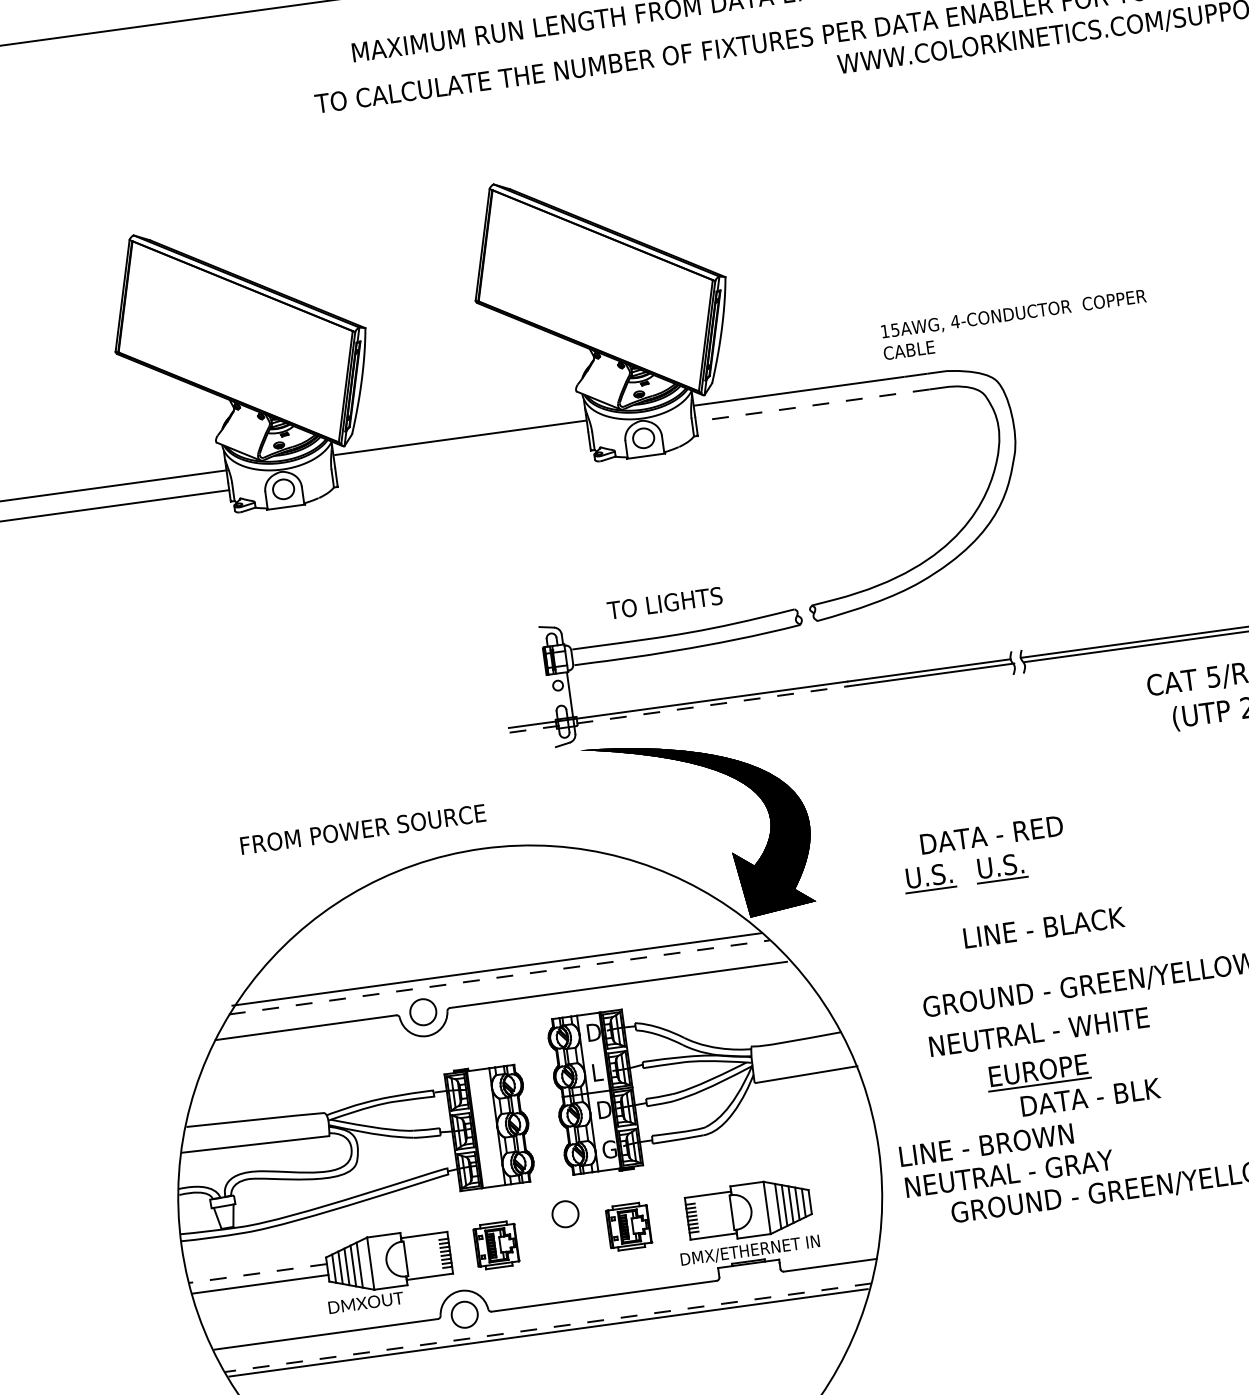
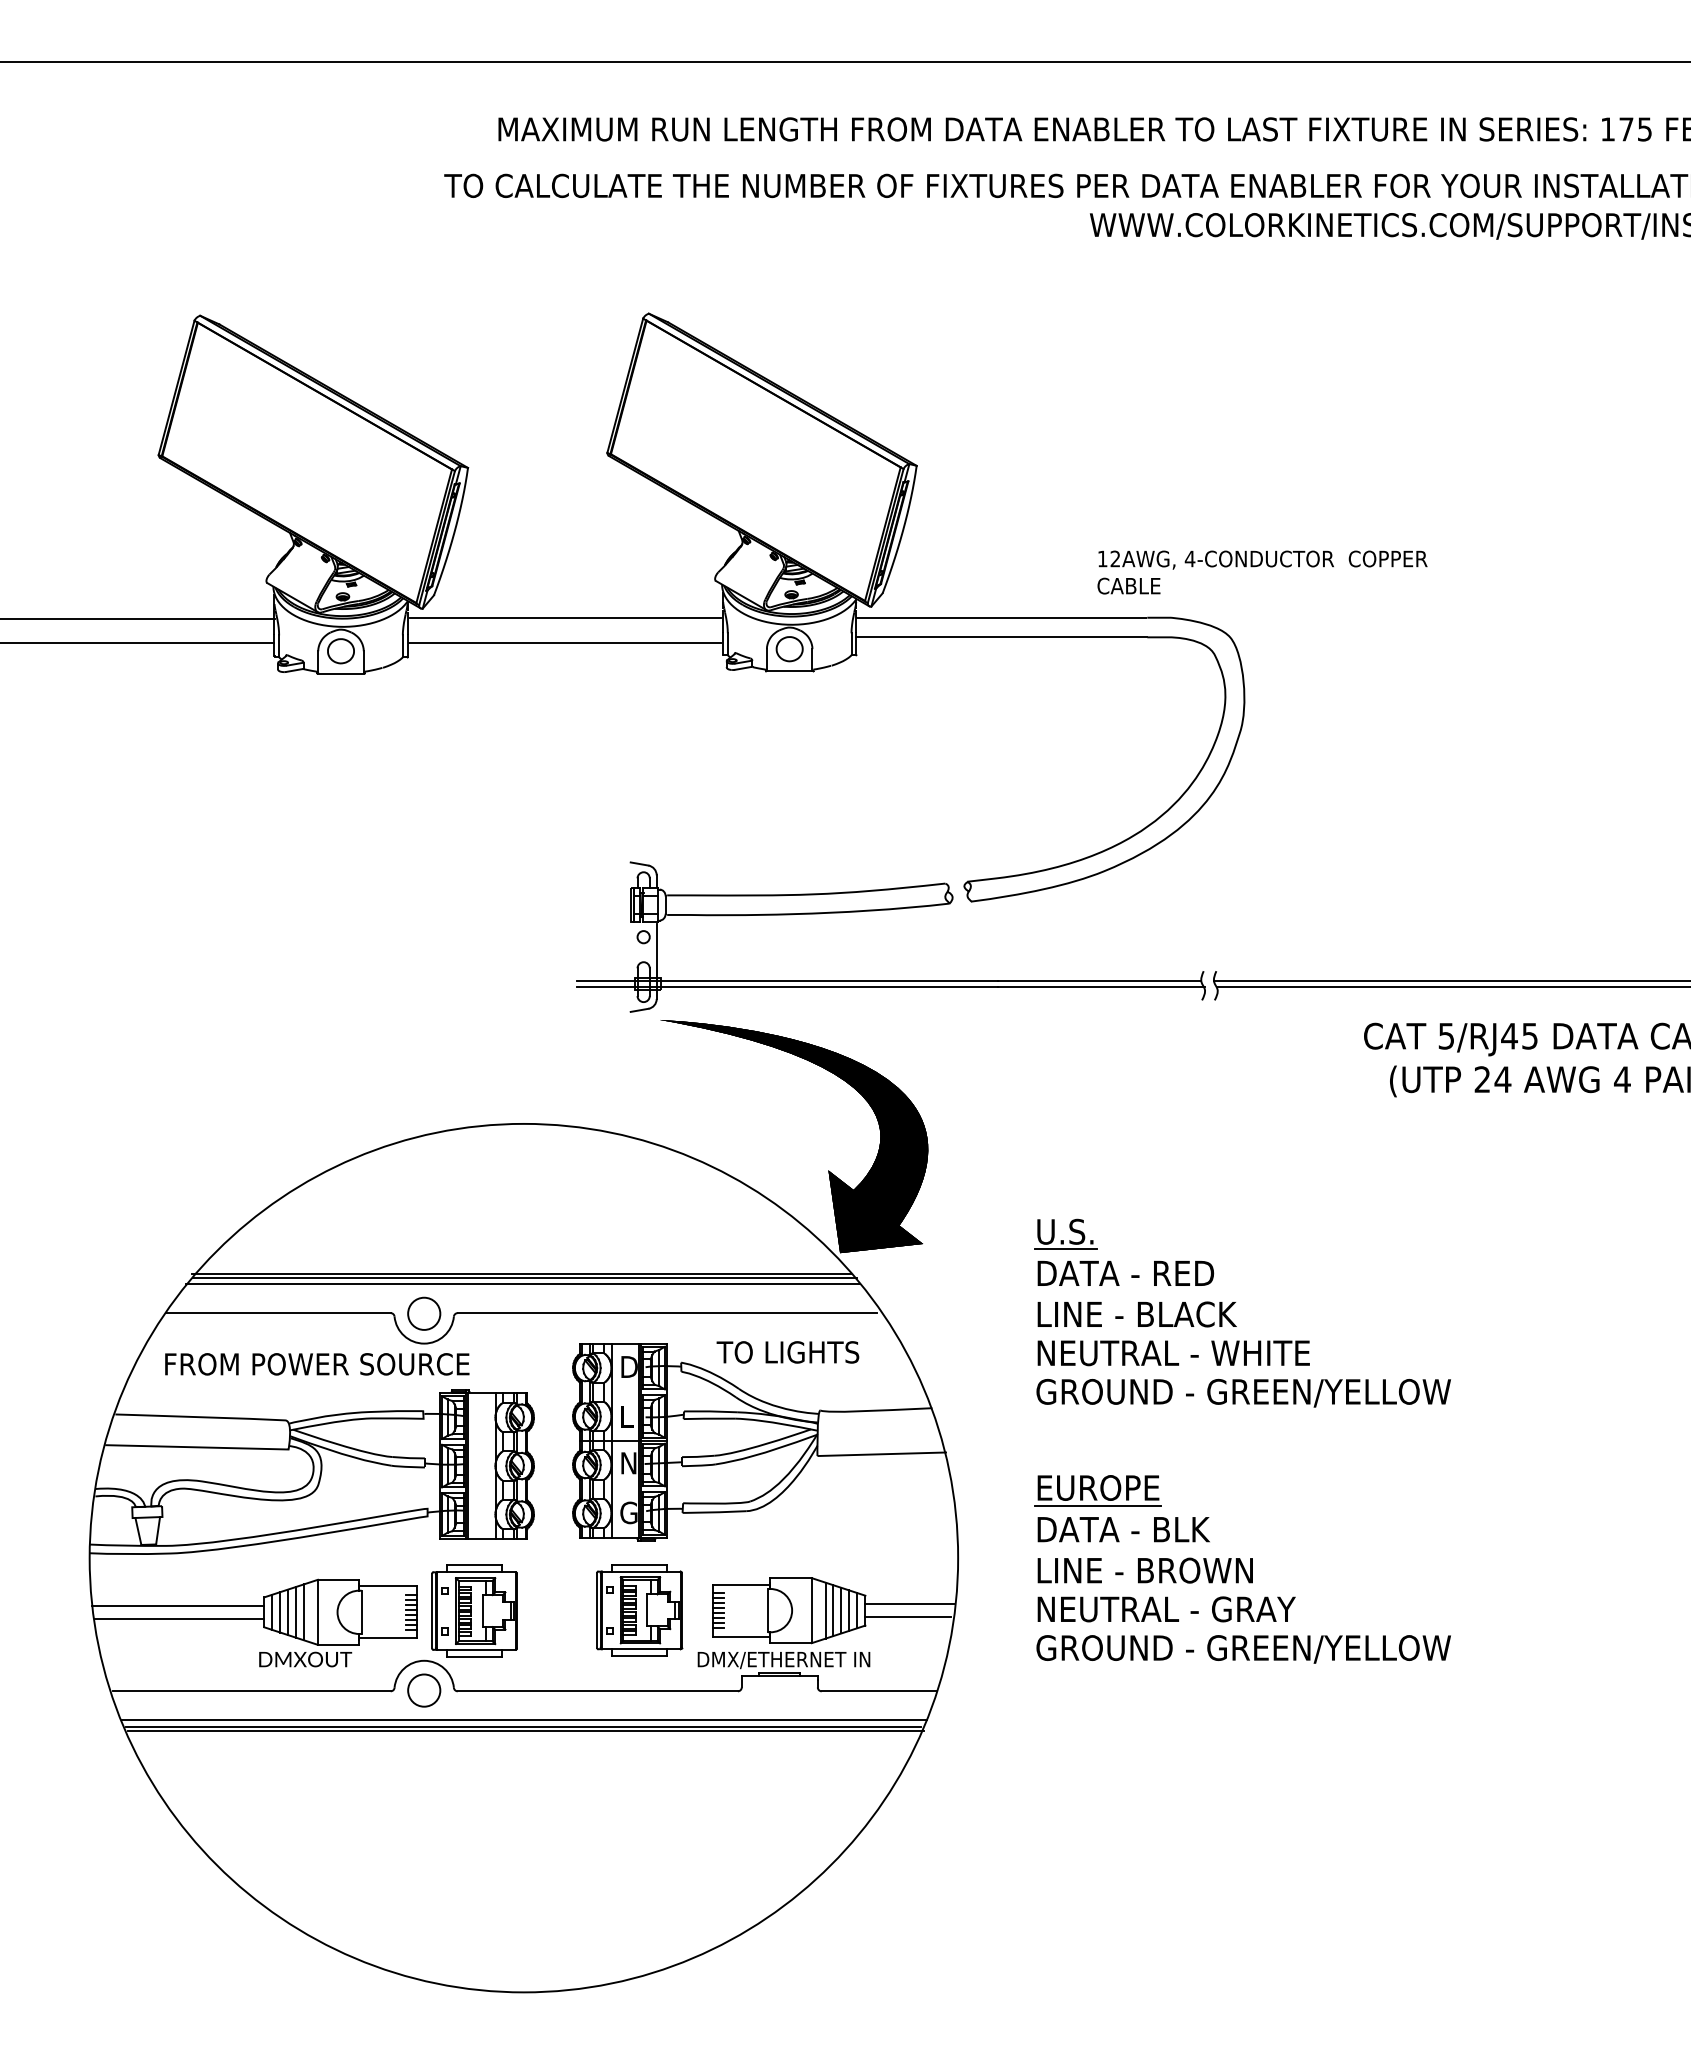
text: (895, 329) -> (1115, 558), 15AWG, -> 12AWG,
line: (812, 405) -> (1001, 637), dashed -> solid
line: (462, 457) -> (564, 642), added
text: (664, 603) -> (787, 1352), moved
line: (679, 709) -> (787, 986), dashed -> solid
text: (363, 829) -> (317, 1364), moved
text: (991, 835) -> (1125, 1273), moved
part: (1000, 867) -> (1154, 1233), removed
text: (1043, 927) -> (1136, 1314), moved
line: (499, 972) -> (524, 1277), added
line: (498, 977) -> (522, 1284), dashed -> solid
text: (1039, 1032) -> (1173, 1353), moved
part: (1037, 1072) -> (1097, 1490), moved
text: (1090, 1097) -> (1123, 1529), moved
text: (605, 1109) -> (630, 1463), D -> N
text: (985, 1145) -> (1144, 1570), moved
text: (1009, 1173) -> (1166, 1609), moved
line: (844, 1191) -> (909, 1603), added
line: (844, 1202) -> (907, 1617), added
circle: (565, 1214) -> (564, 1584), removed
part: (628, 1226) -> (639, 1610), size x1.67
part: (496, 1244) -> (474, 1610), size x1.67
line: (257, 1273) -> (177, 1605), dashed -> solid
line: (547, 1327) -> (523, 1720), dashed -> solid
line: (550, 1335) -> (525, 1730), added

